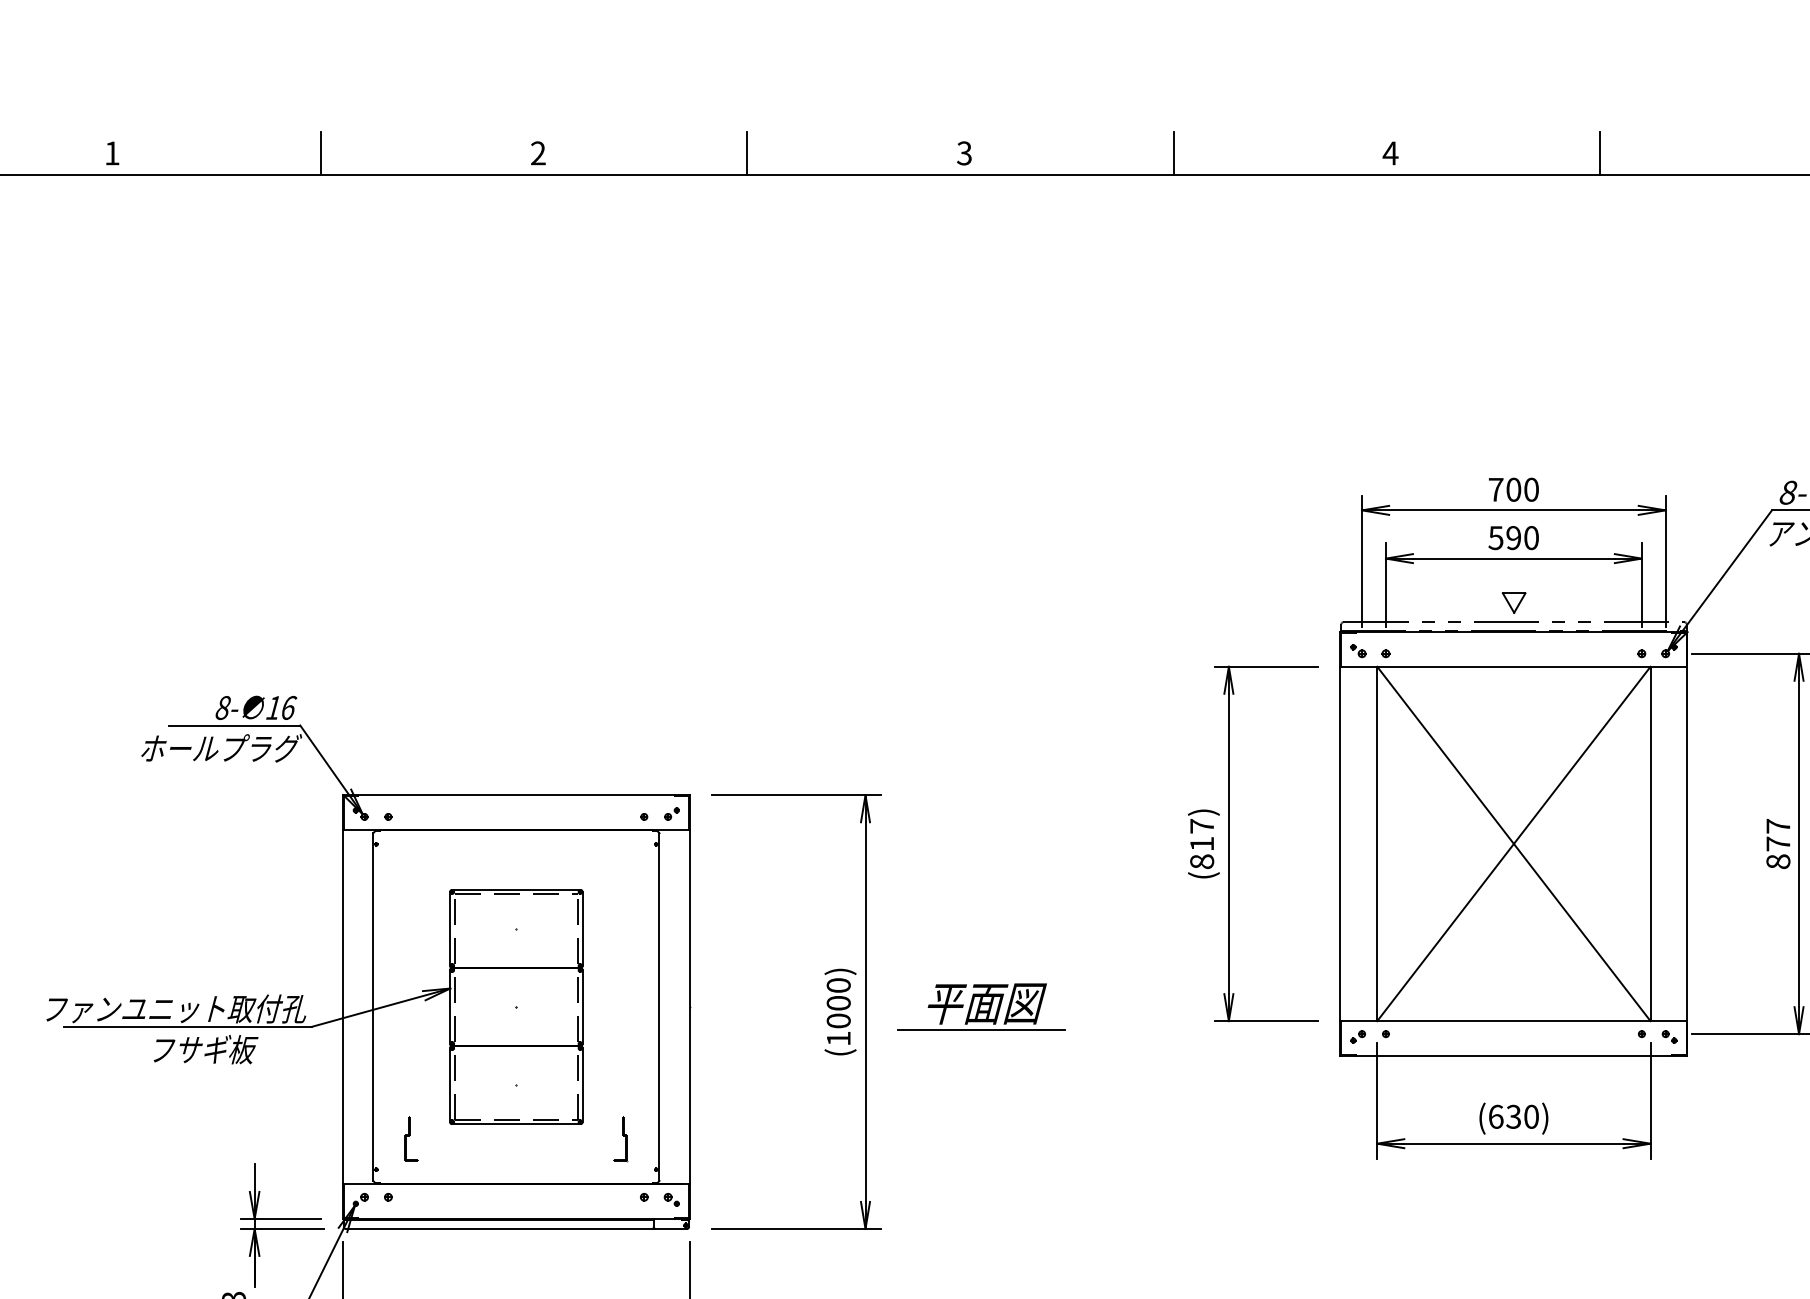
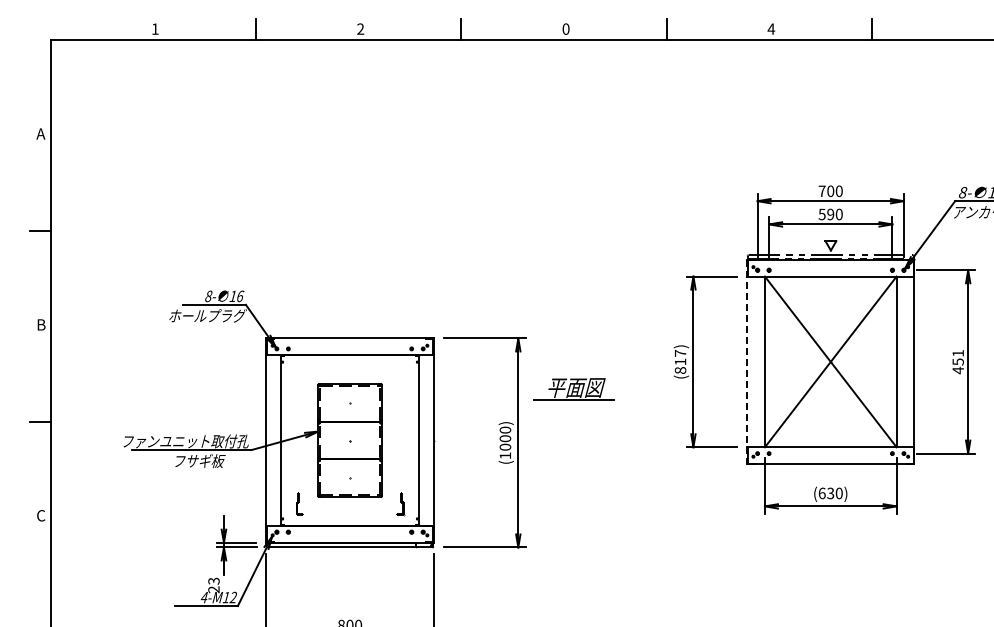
text: (963, 152) -> (565, 28), 3 -> 0
line: (1341, 845) -> (747, 362), solid -> dashed
text: (1776, 845) -> (957, 362), 877 -> 451
part: (980, 1006) -> (573, 389), moved

